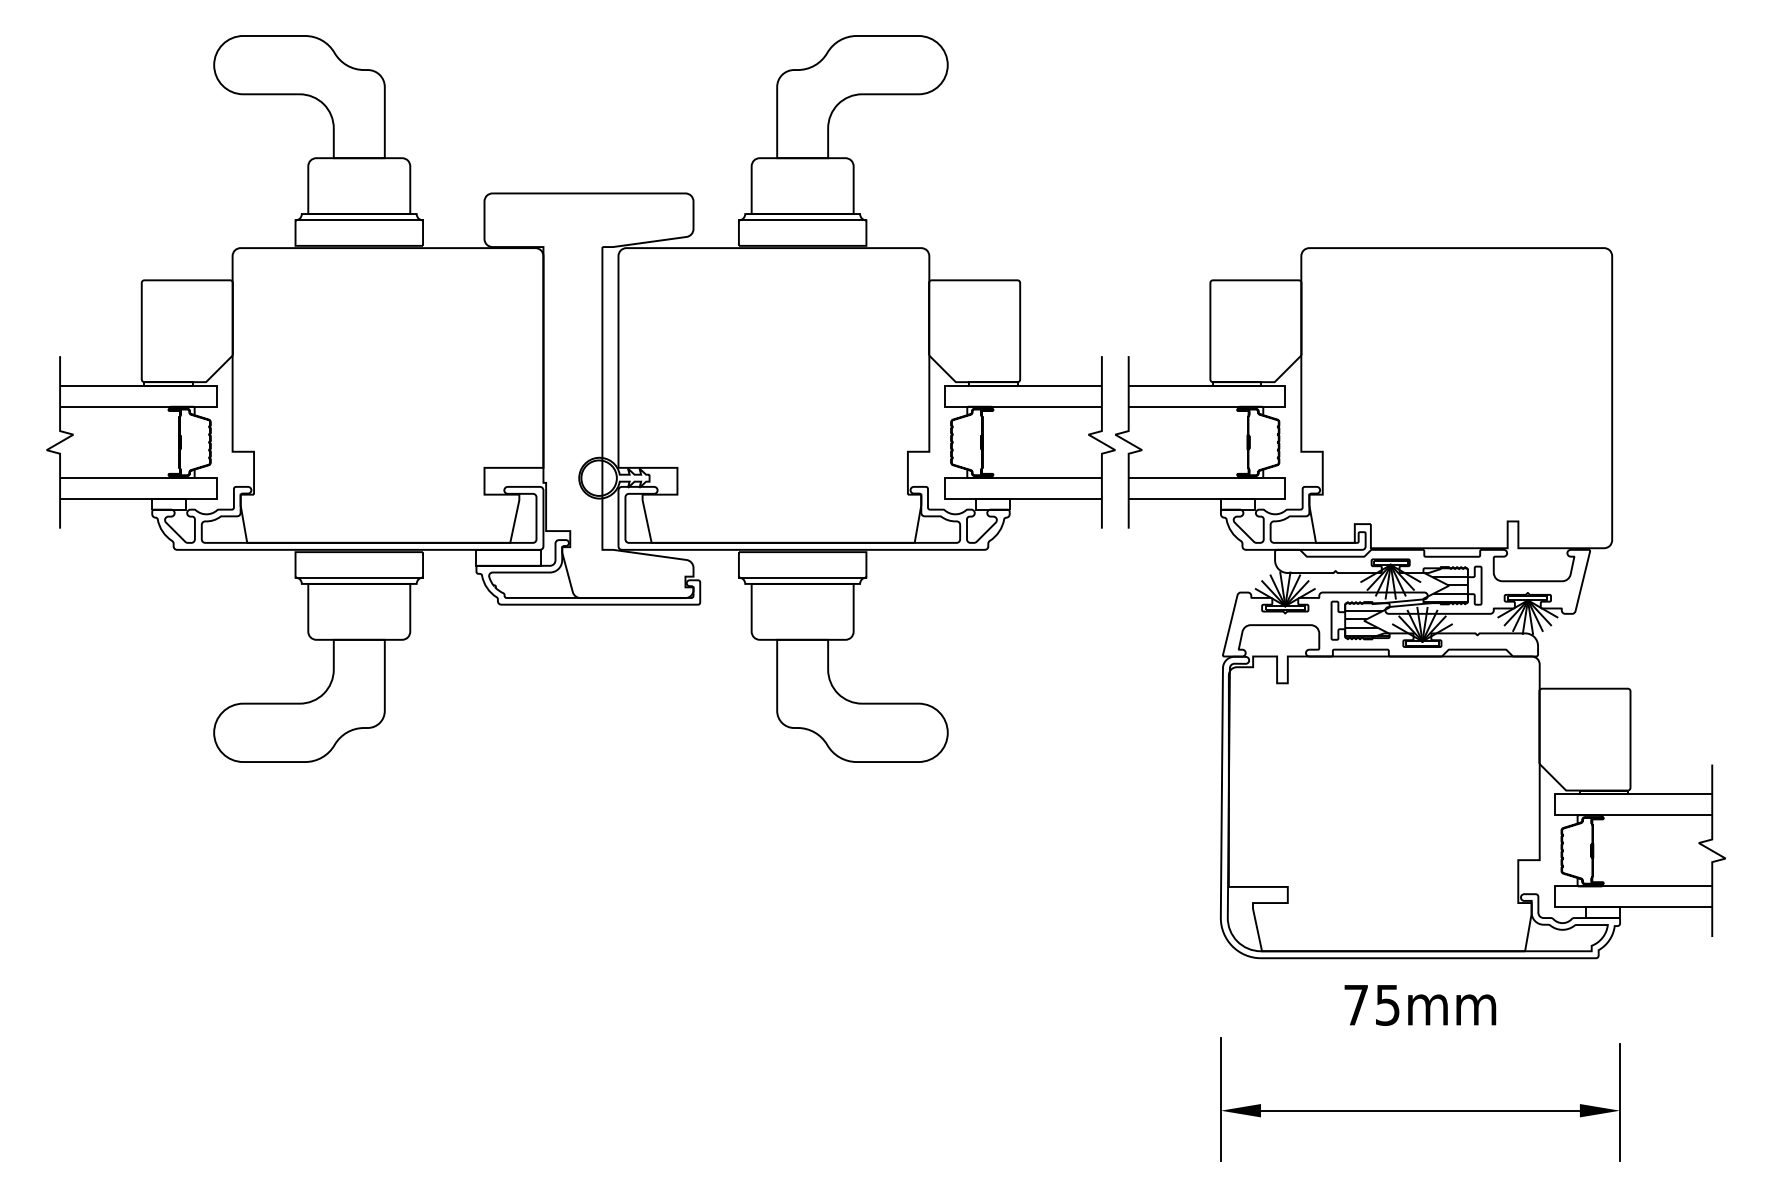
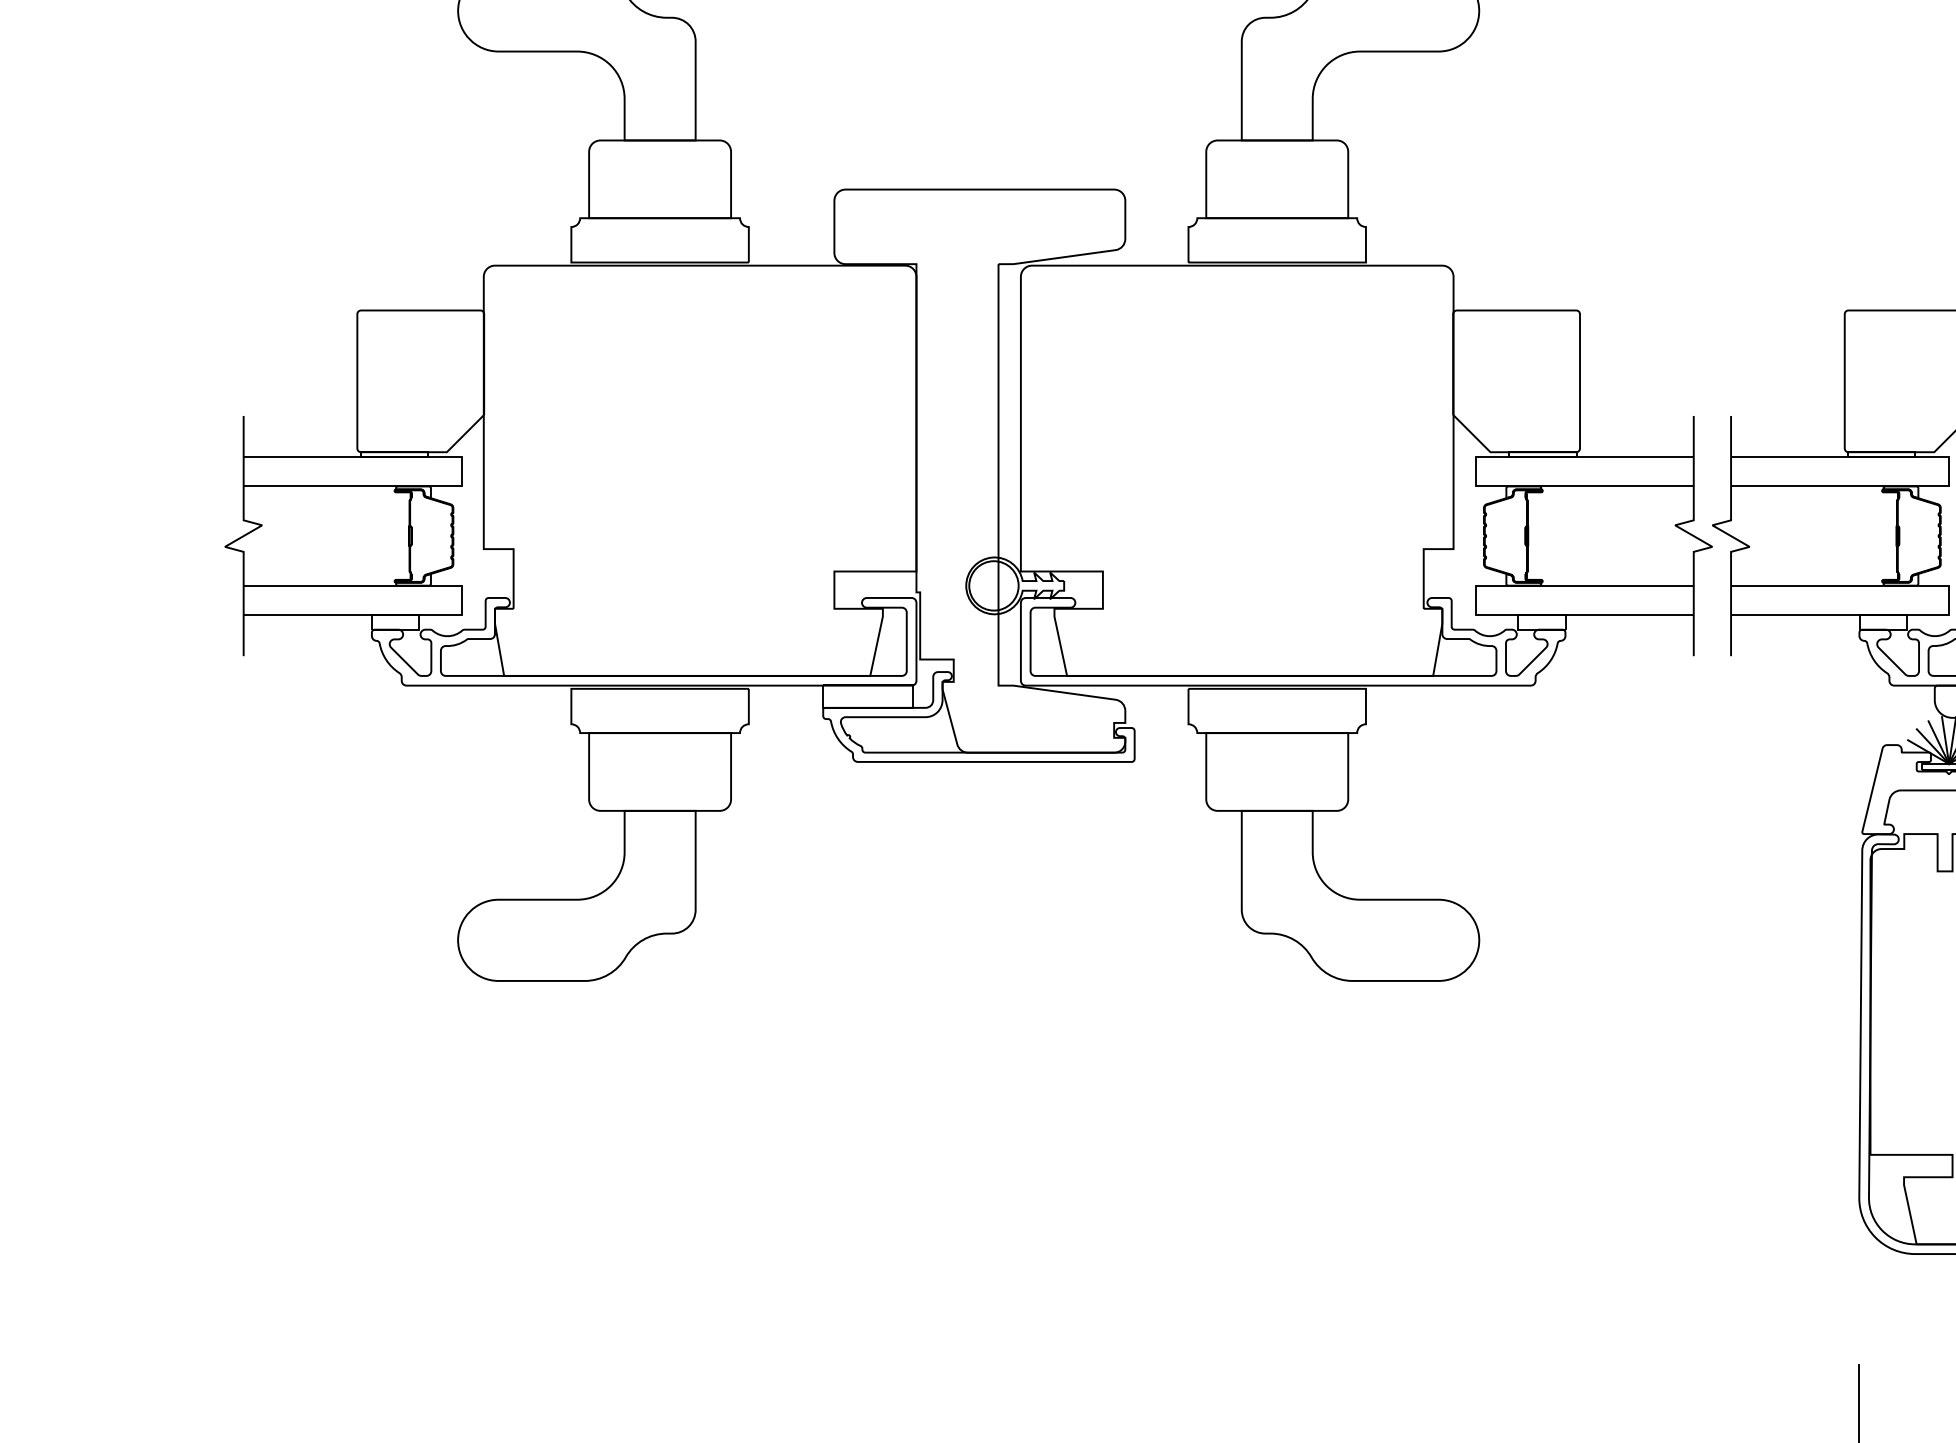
line: (359, 220) -> (660, 227), removed
line: (802, 220) -> (1277, 227), removed
line: (359, 577) -> (660, 724), removed
line: (802, 577) -> (1277, 724), removed

